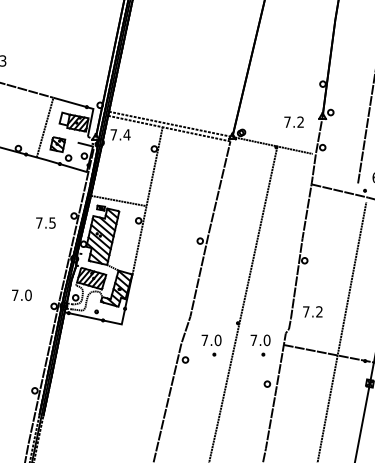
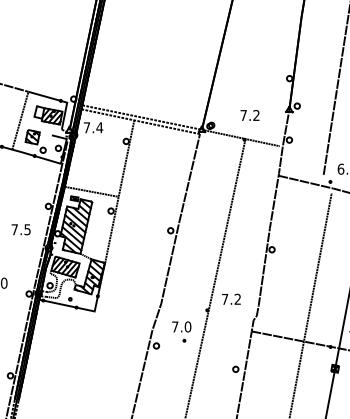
text: (293, 121) -> (249, 114), moved
text: (45, 222) -> (20, 229), moved
text: (312, 311) -> (231, 298), moved
part: (260, 345) -> (229, 331), removed

